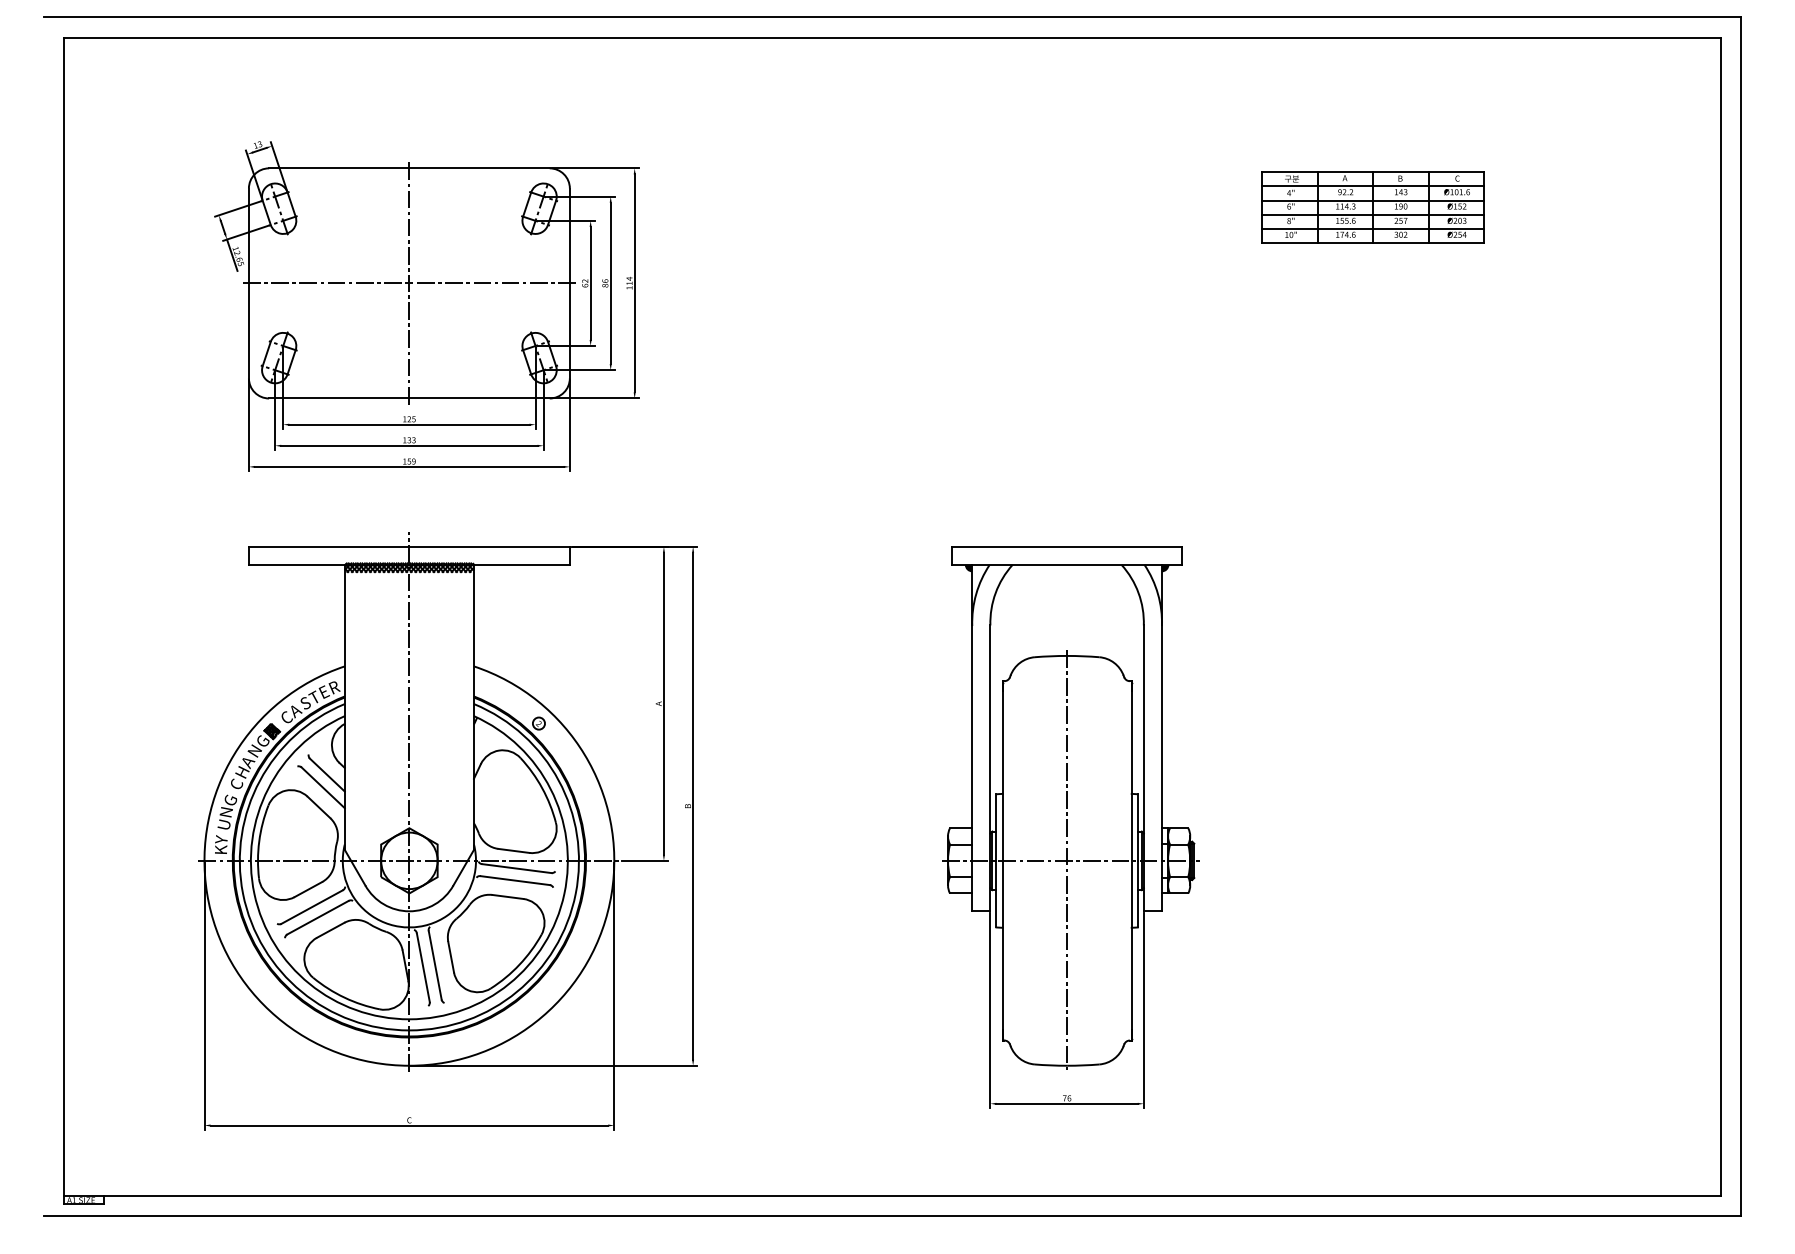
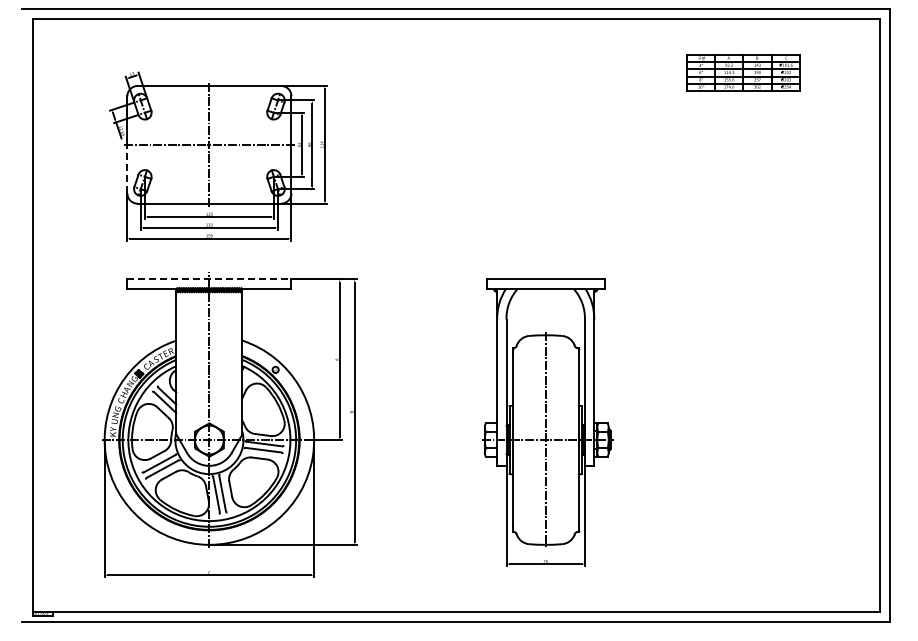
part: (1373, 206) -> (743, 72), moved
line: (249, 329) -> (127, 168), solid -> dashed
line: (409, 546) -> (209, 279), solid -> dashed

